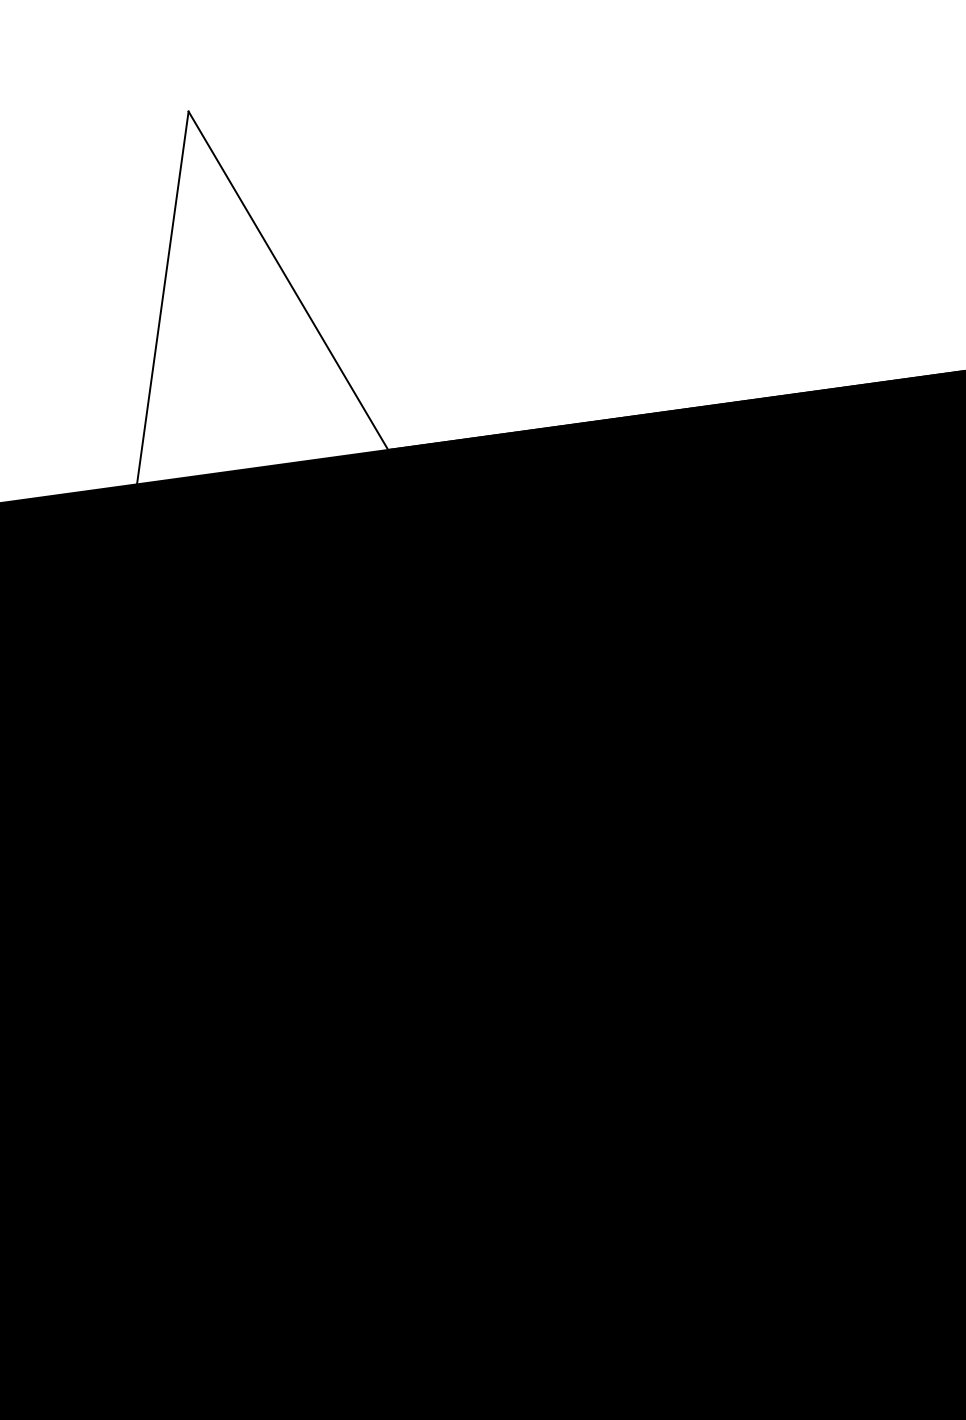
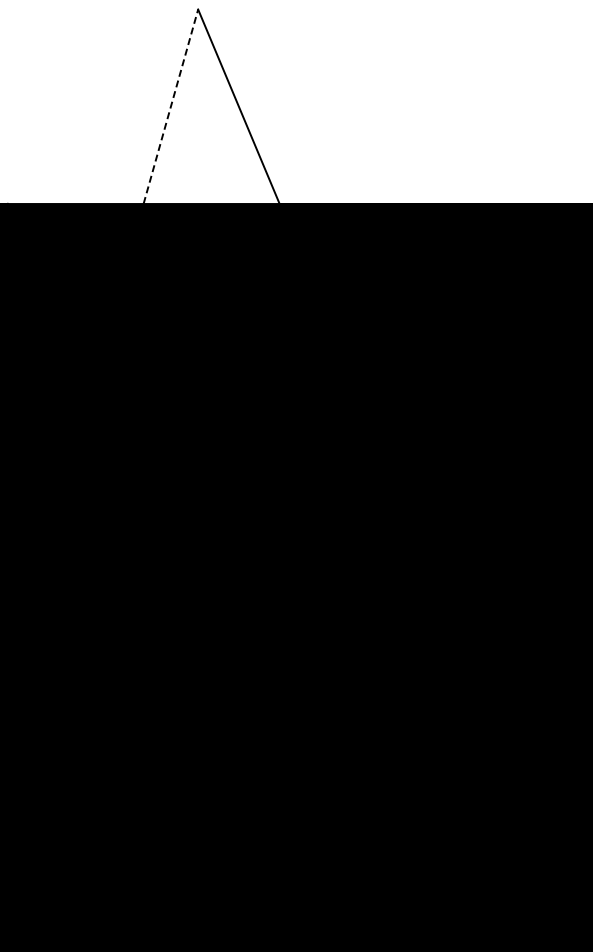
line: (162, 297) -> (170, 106), solid -> dashed

